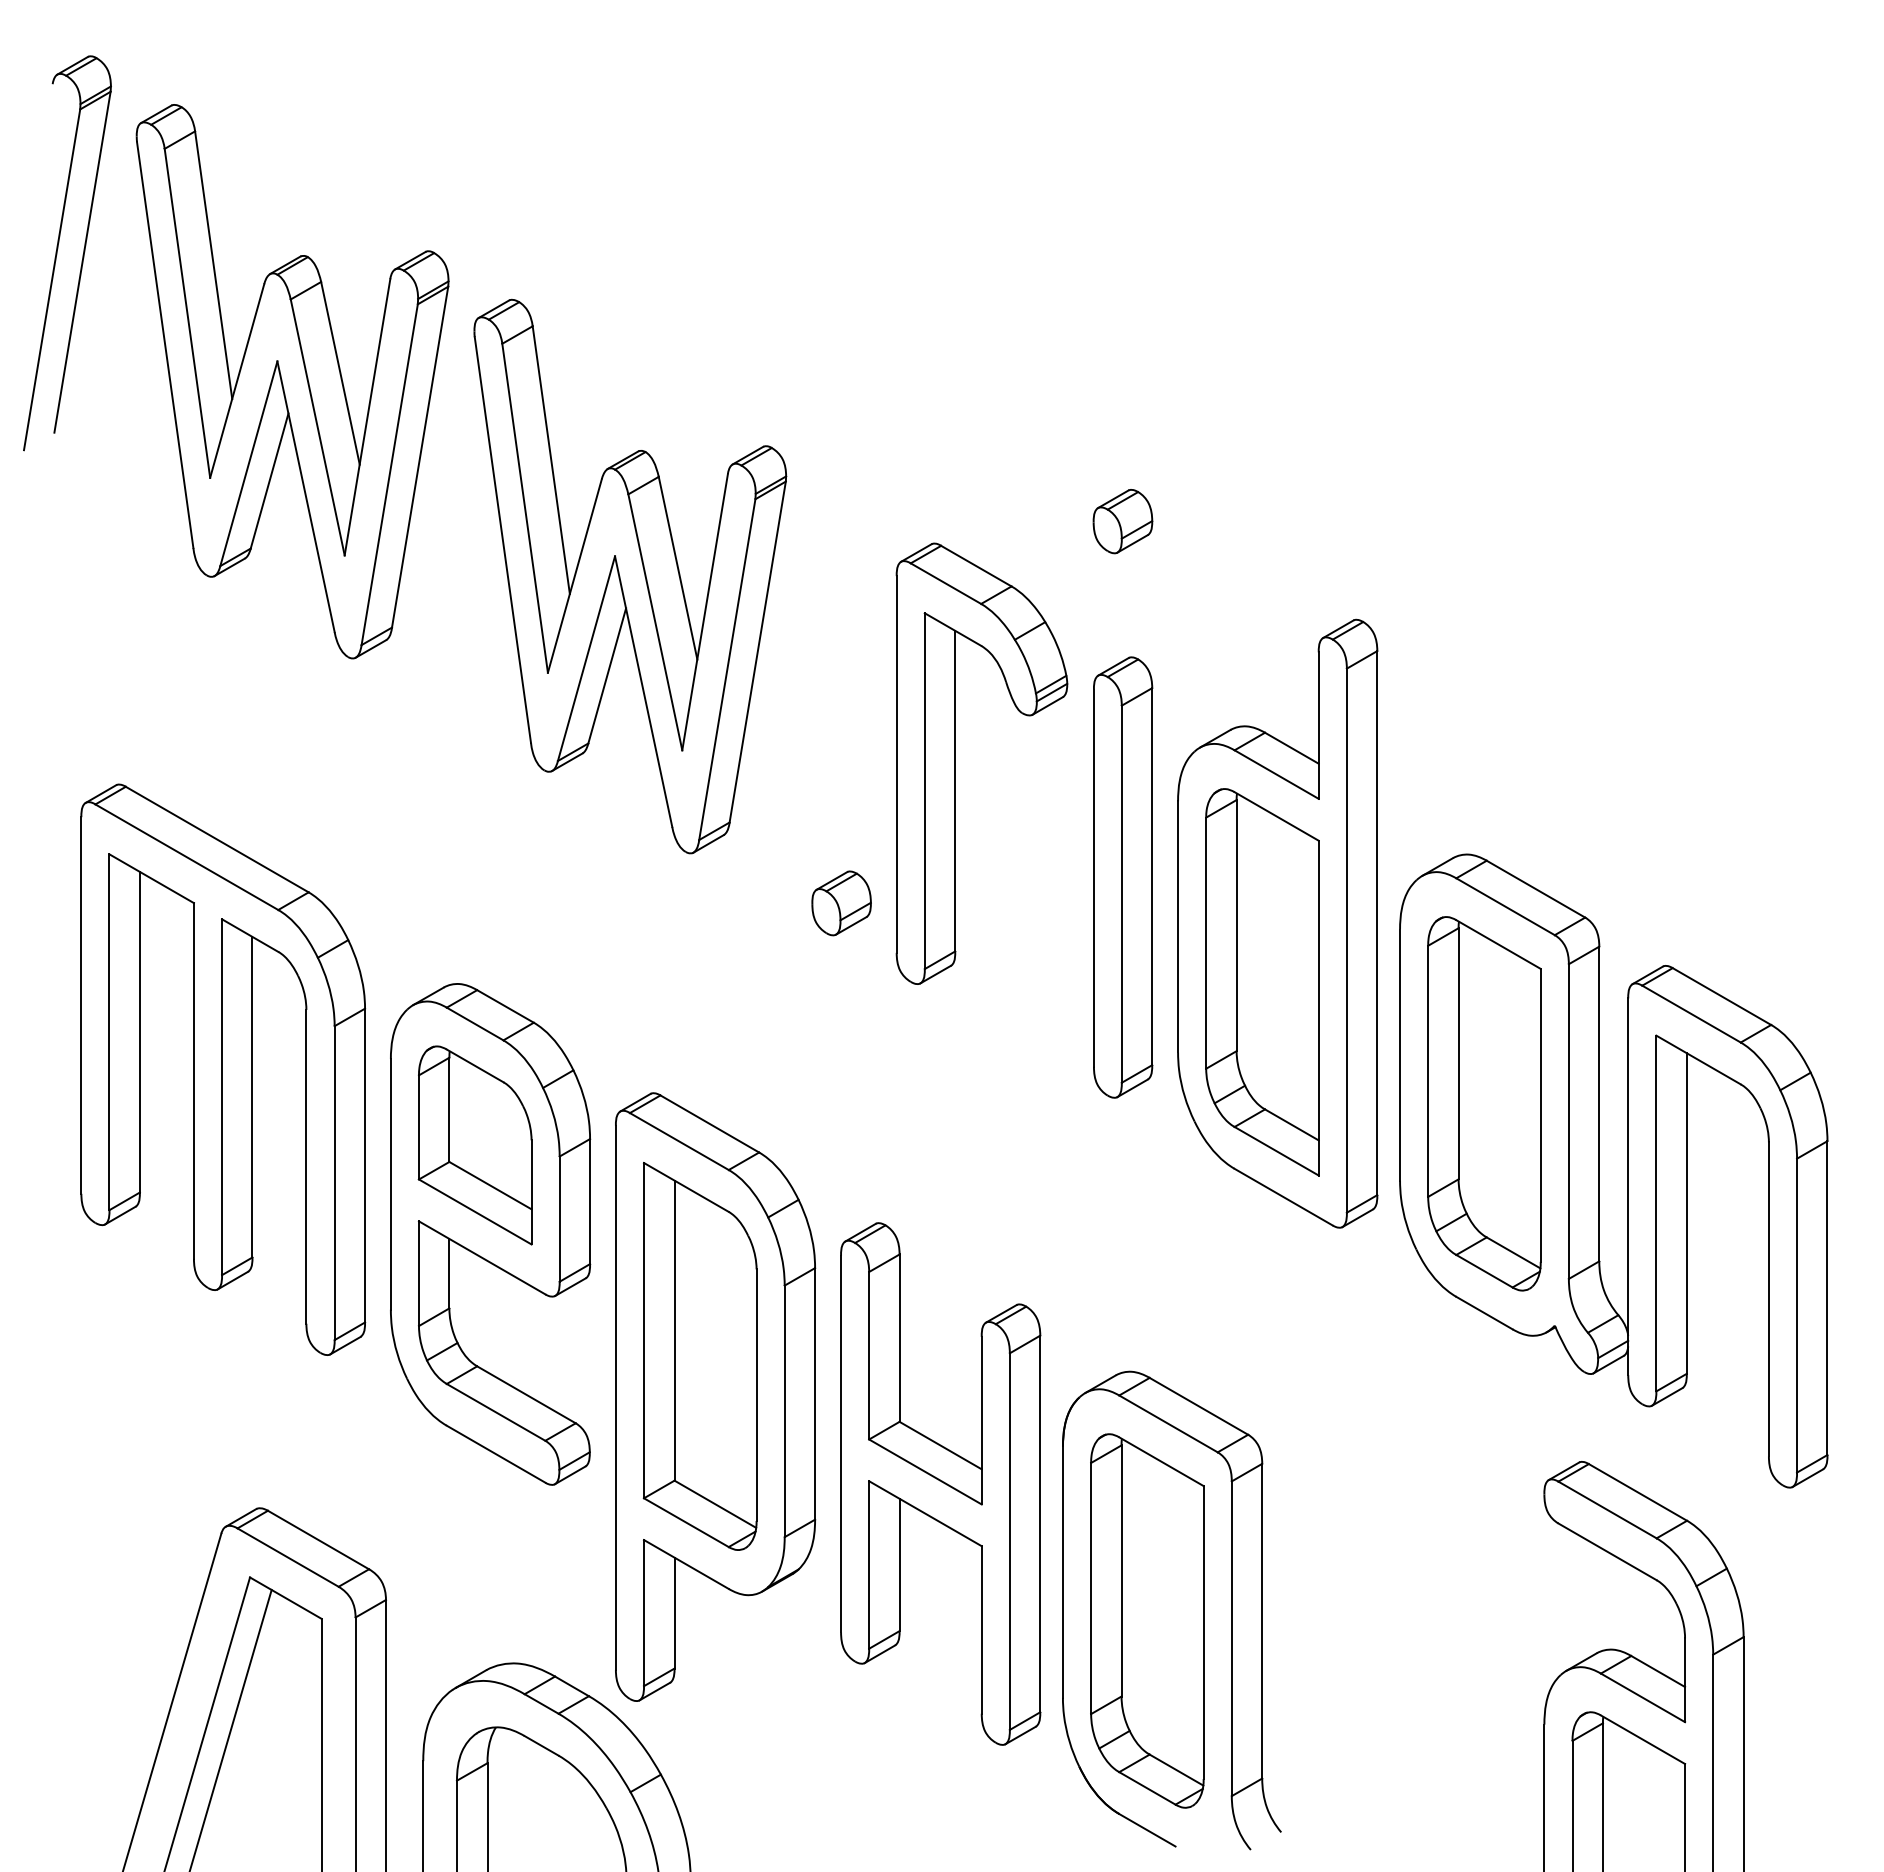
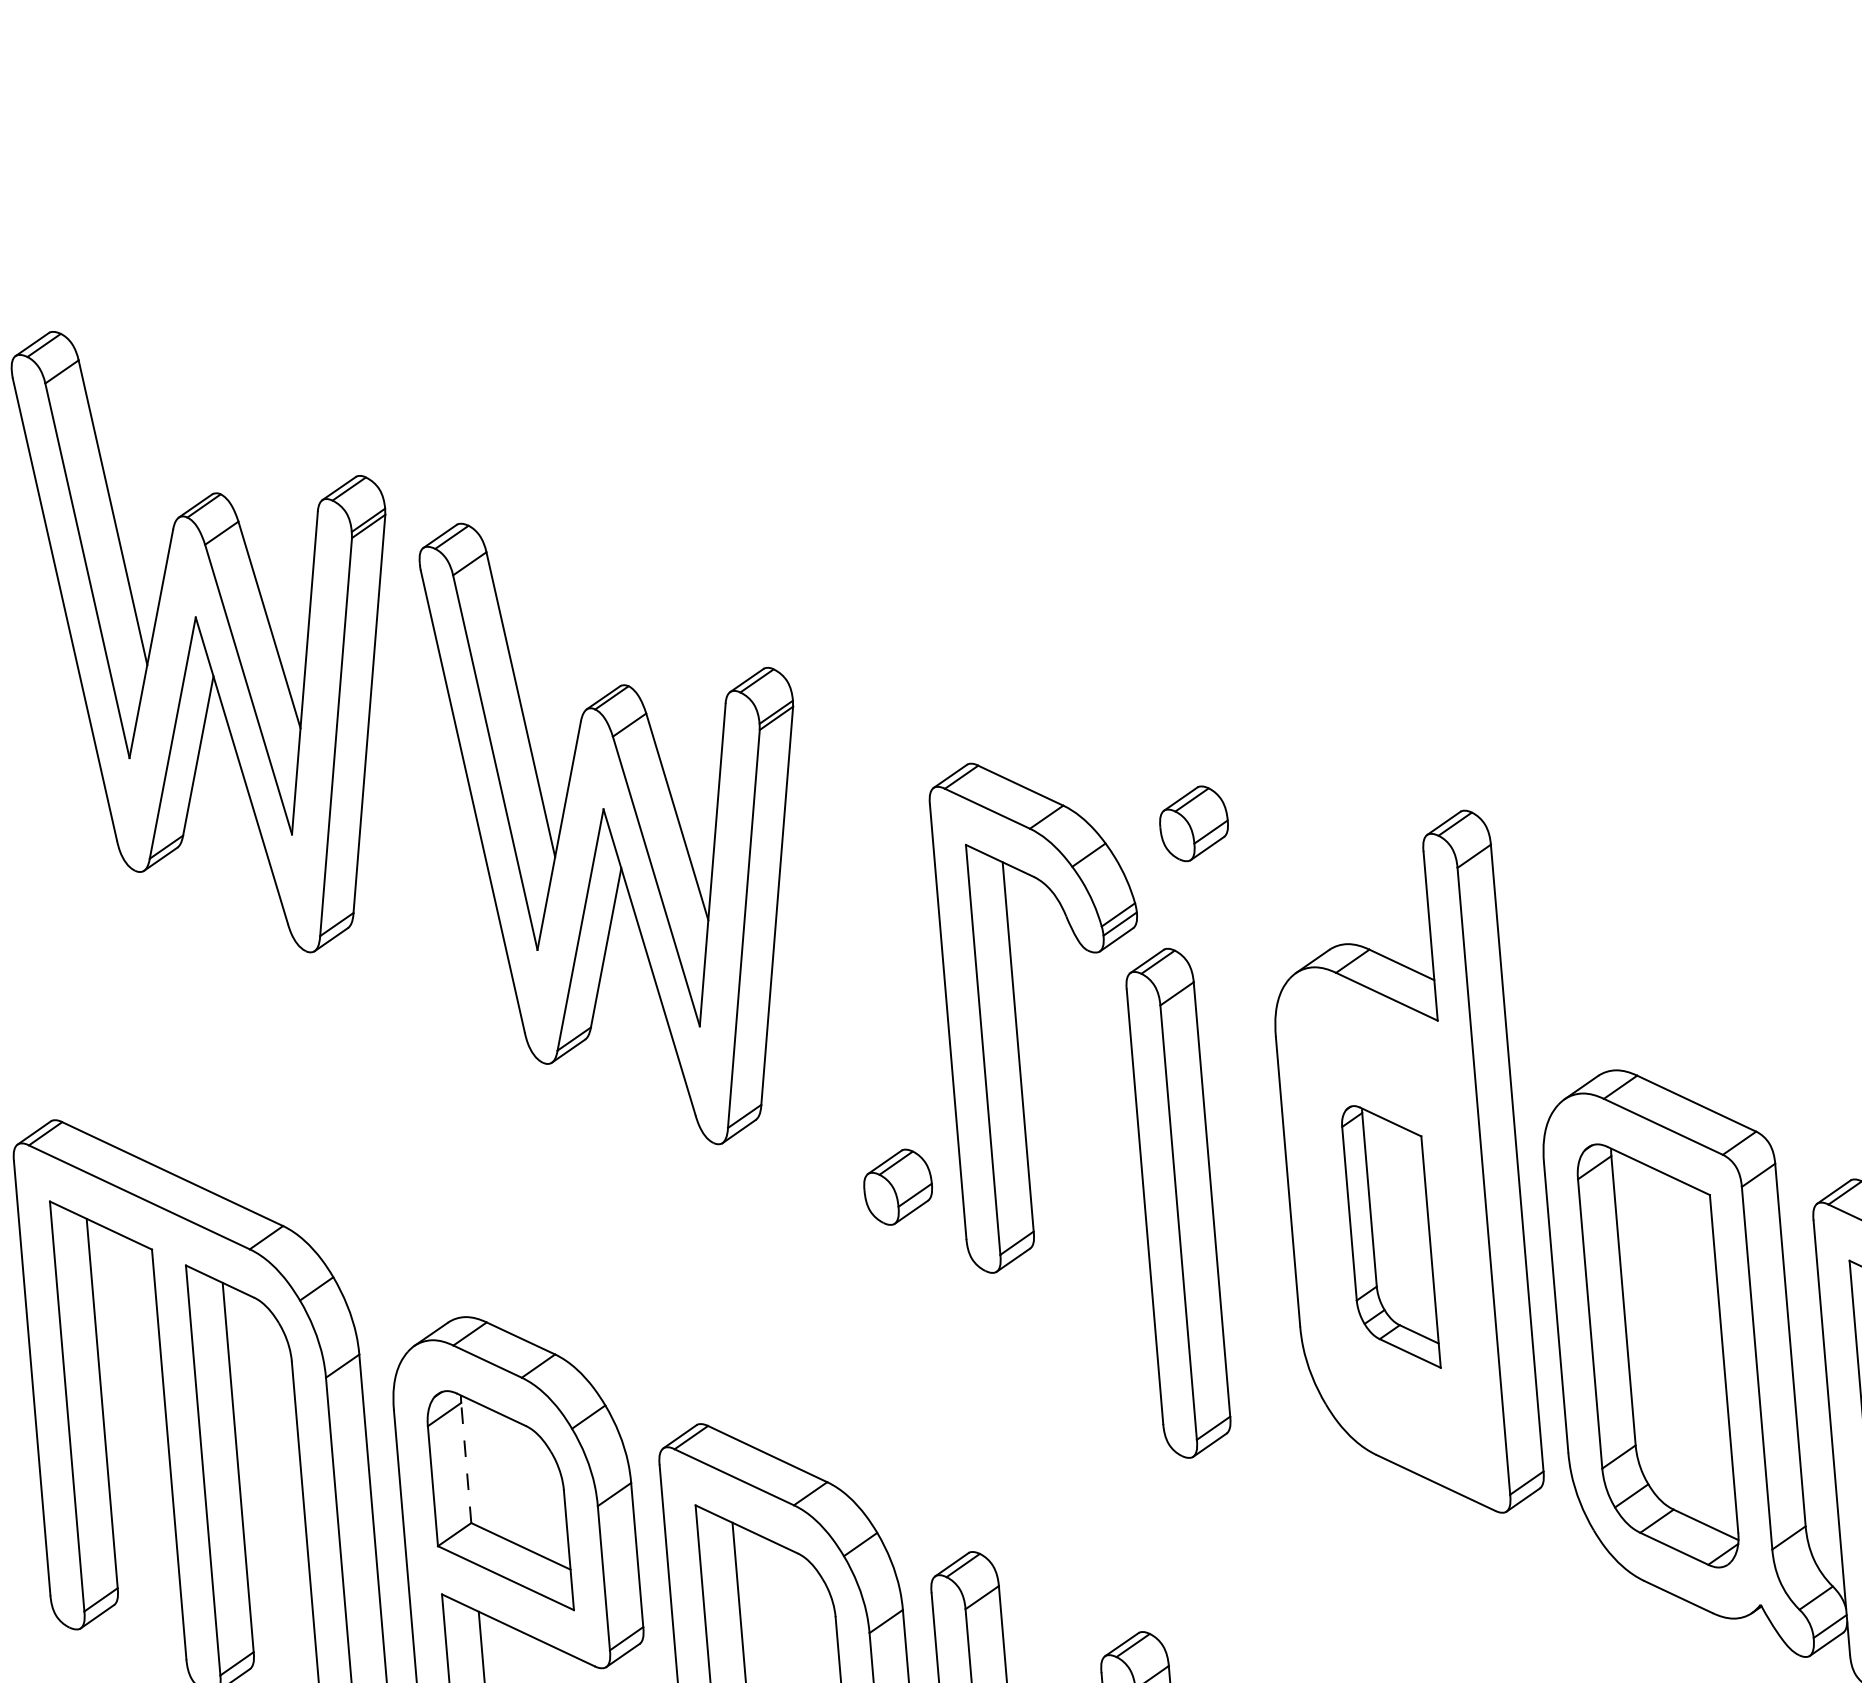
part: (1122, 521) -> (1193, 823), moved
part: (1123, 877) -> (1178, 1203), moved
part: (1262, 982) -> (1390, 1237), size x0.6
line: (449, 1109) -> (466, 1462), solid -> dashed

